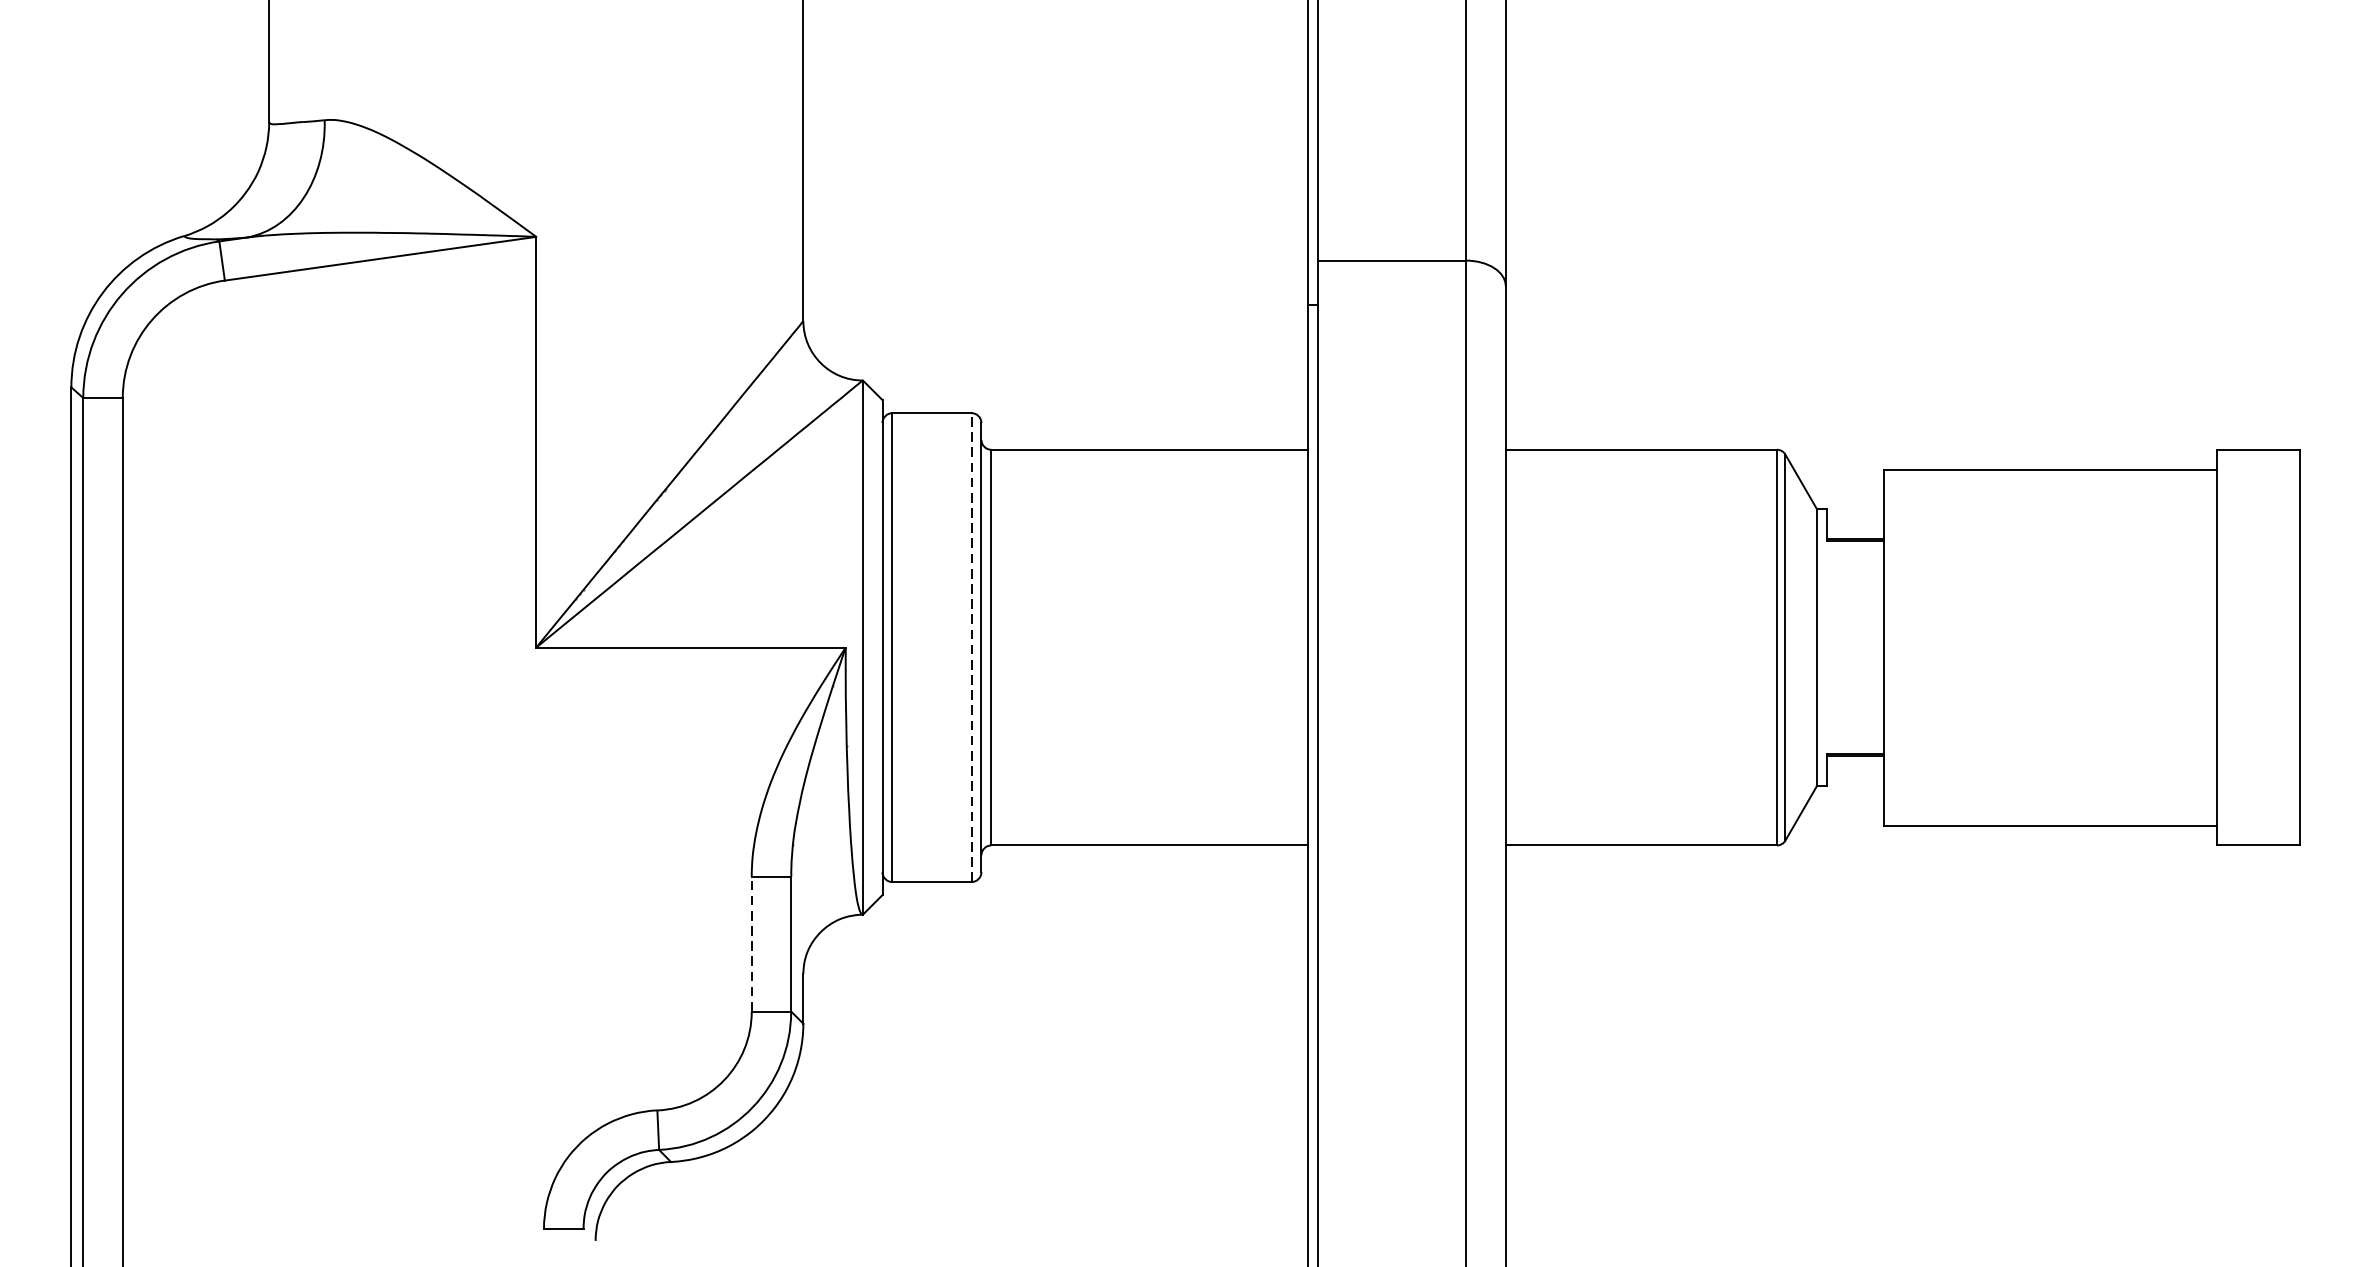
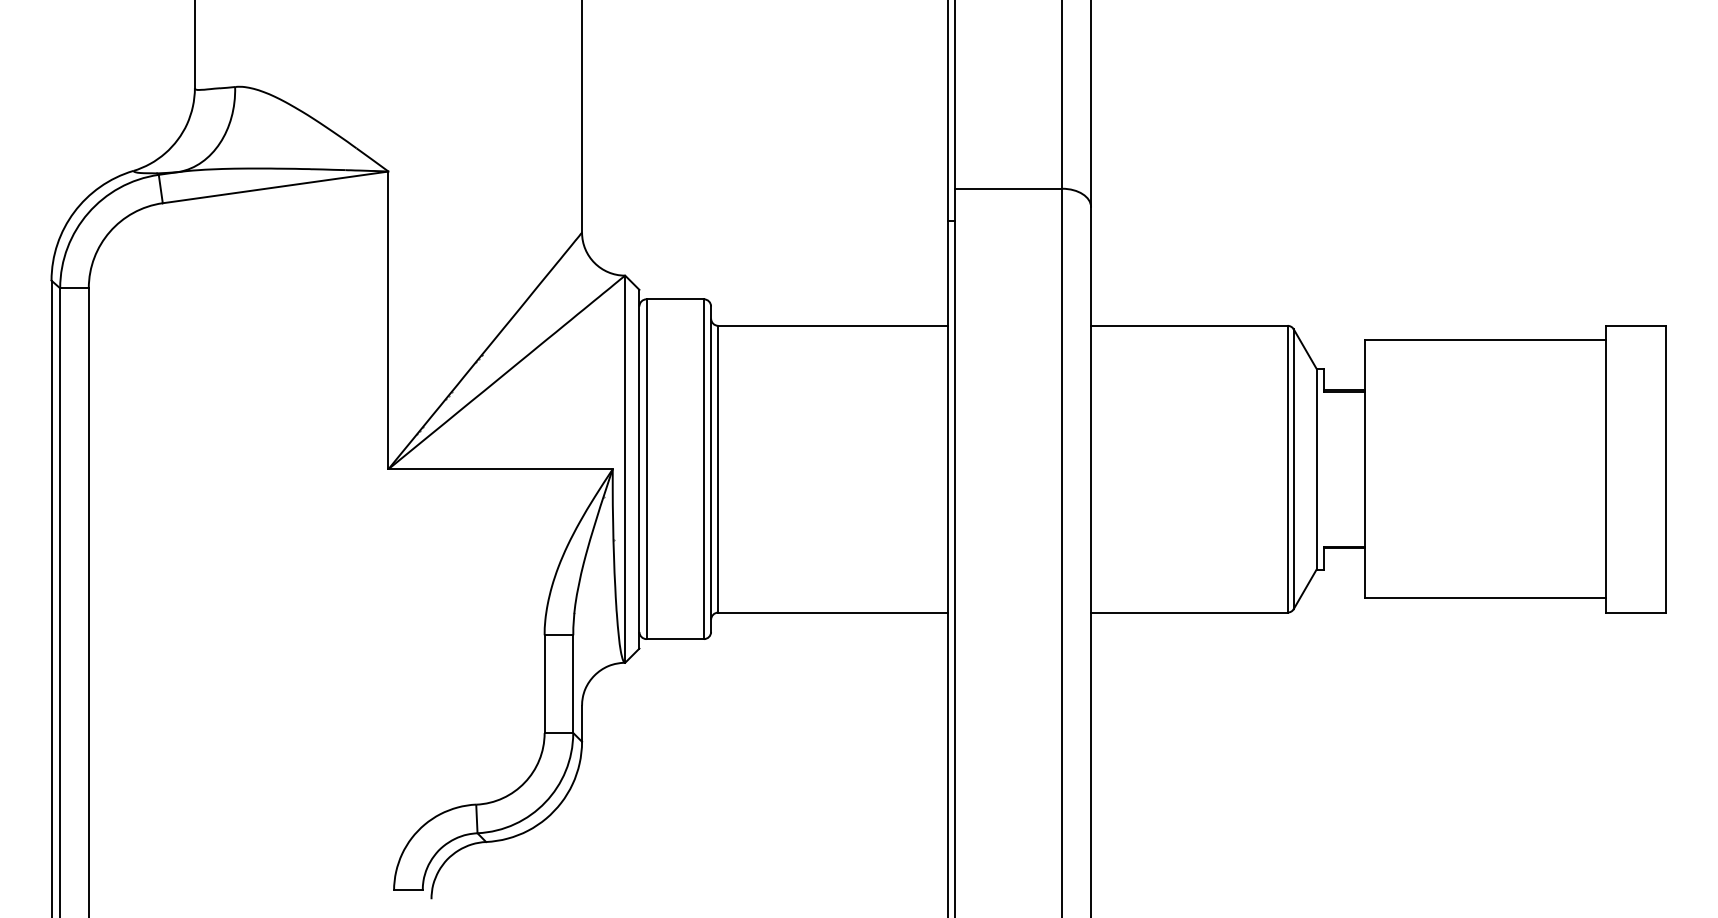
line: (970, 647) -> (703, 469), dashed -> solid
line: (751, 944) -> (544, 684), dashed -> solid

